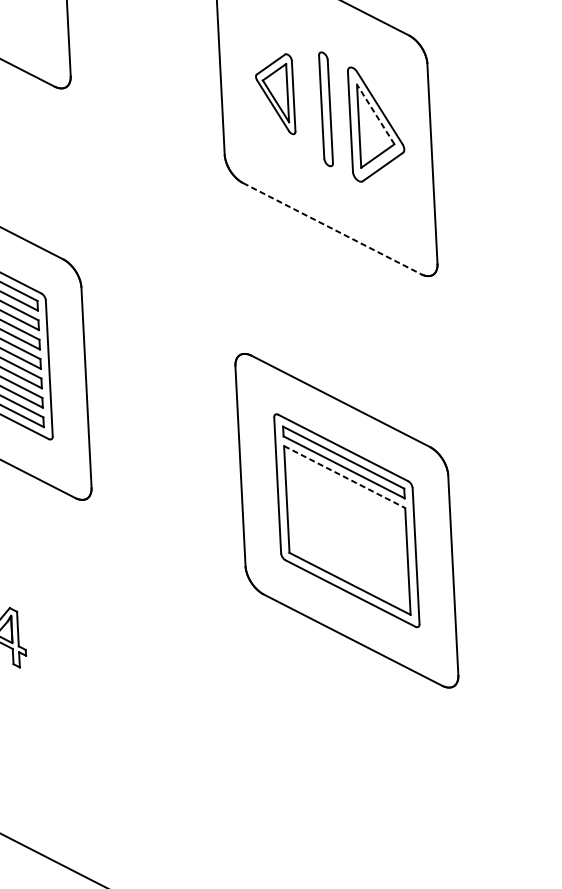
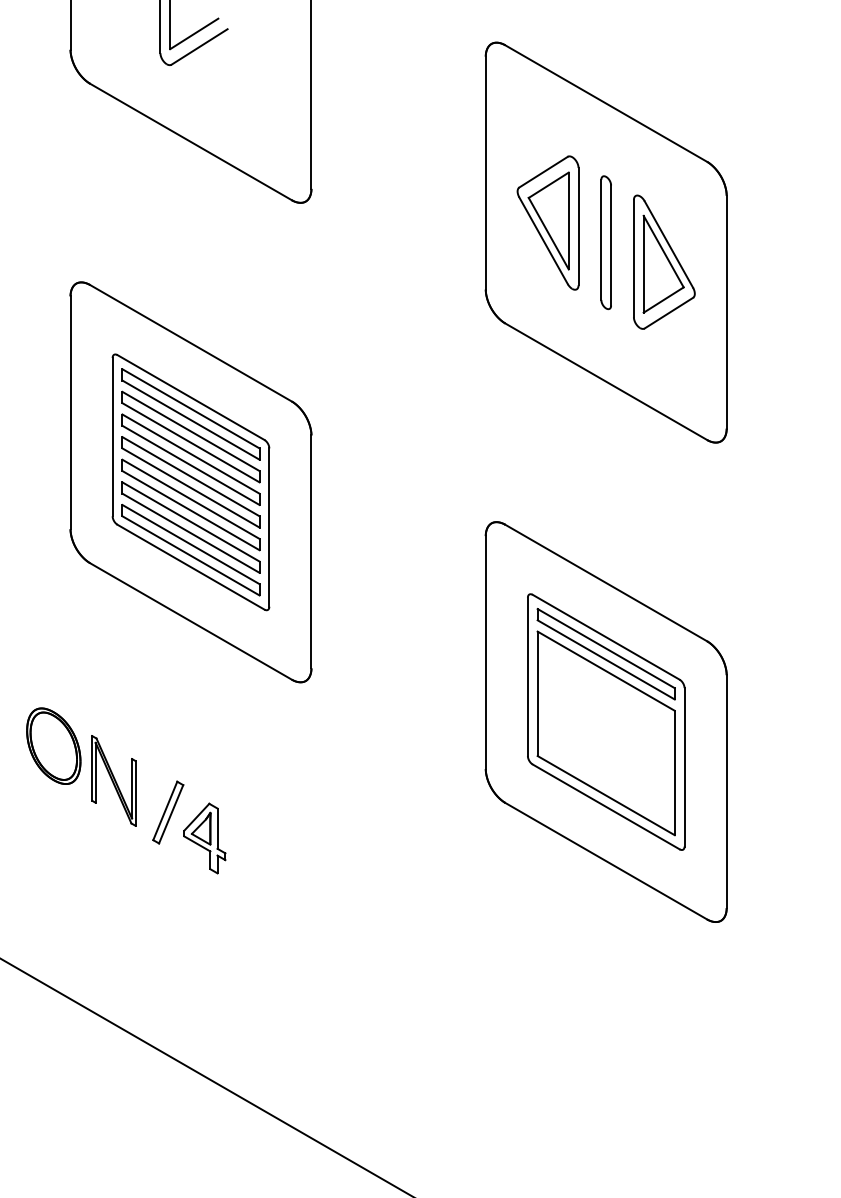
part: (274, 94) -> (547, 222), size x1.43
line: (375, 114) -> (663, 251), dashed -> solid
line: (332, 228) -> (606, 381), dashed -> solid
line: (344, 477) -> (606, 671), dashed -> solid

